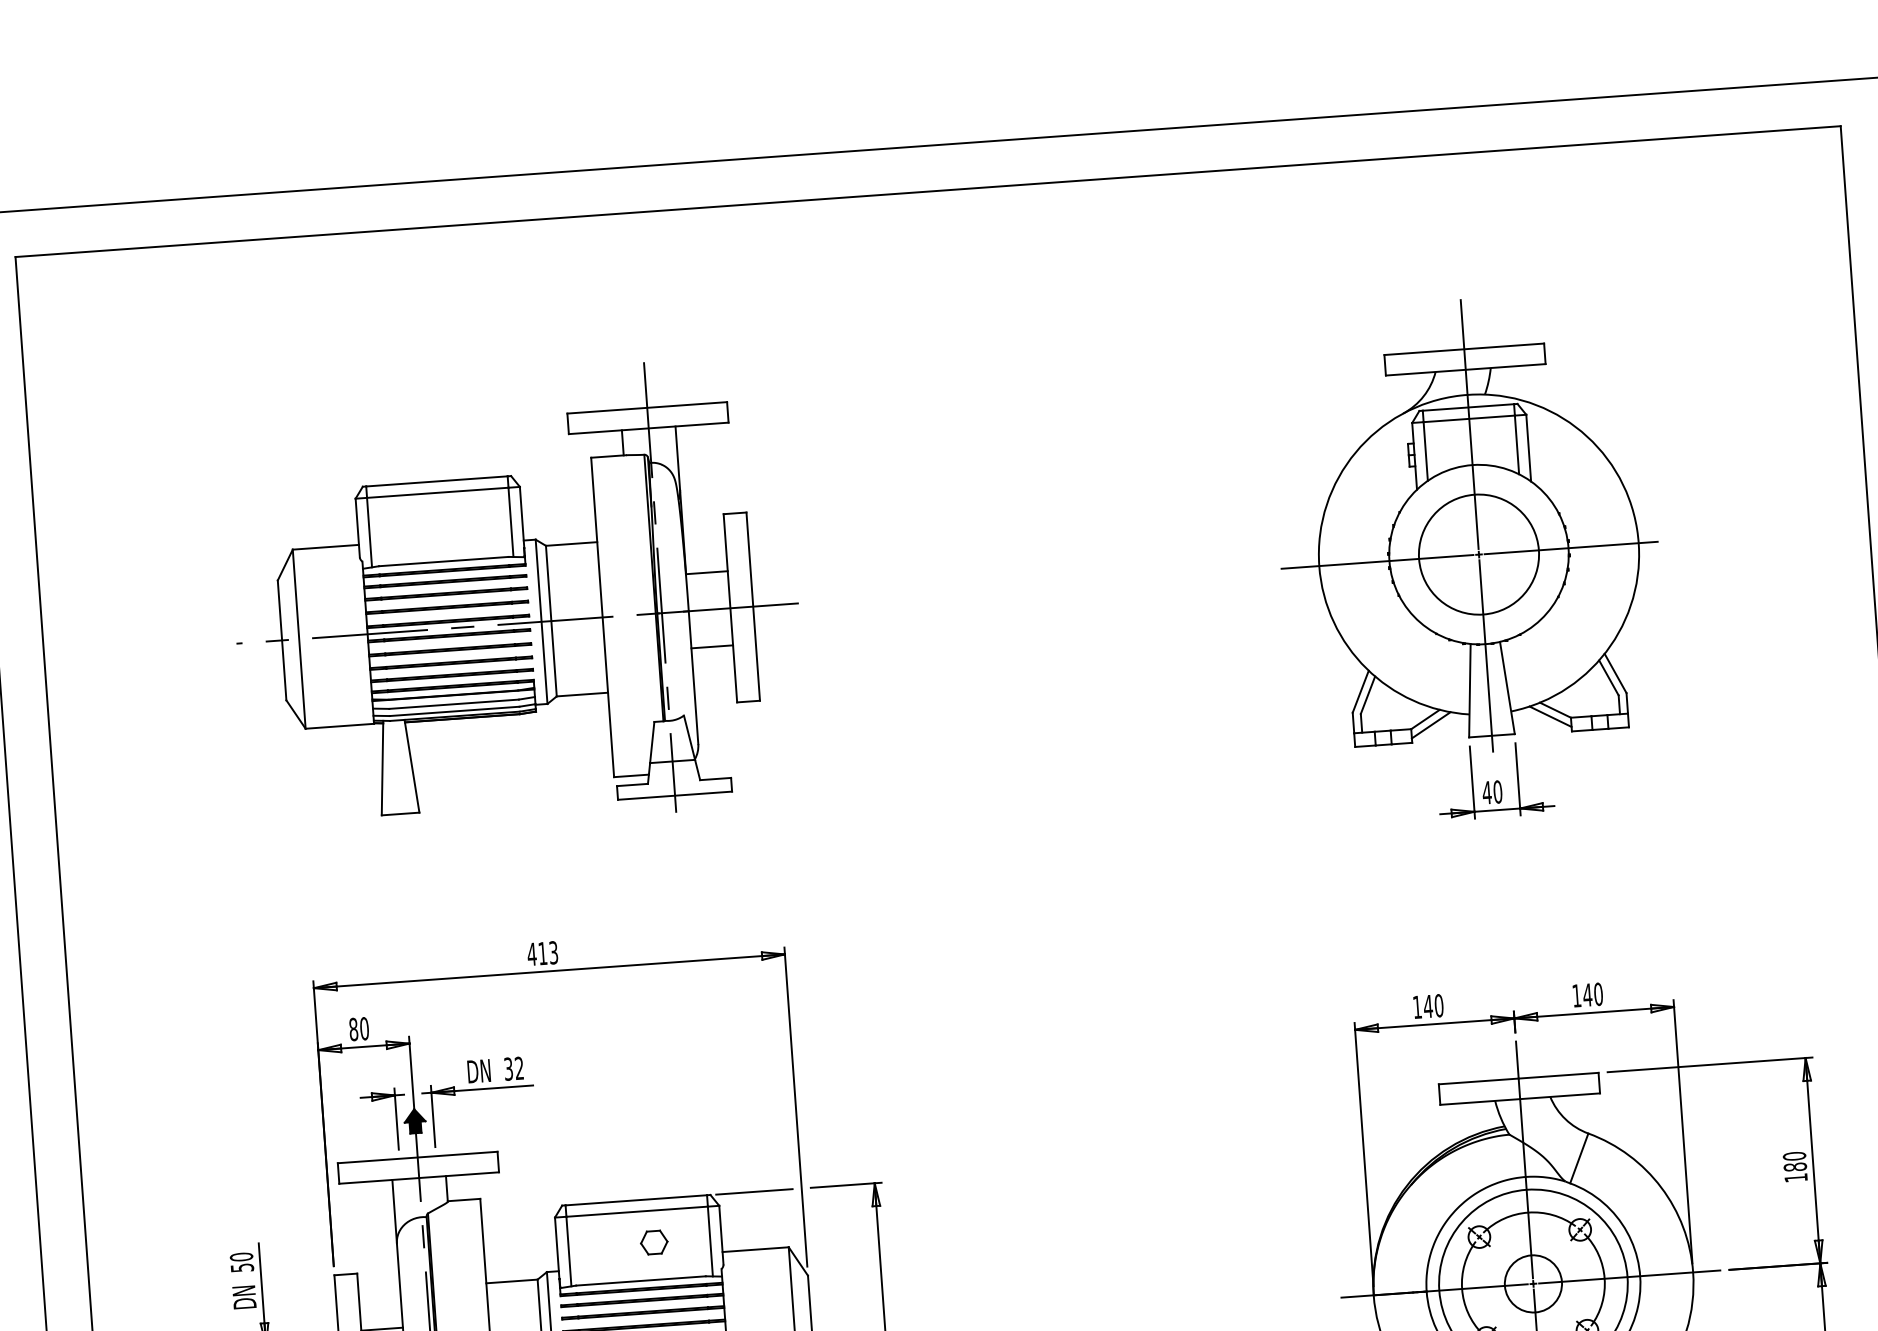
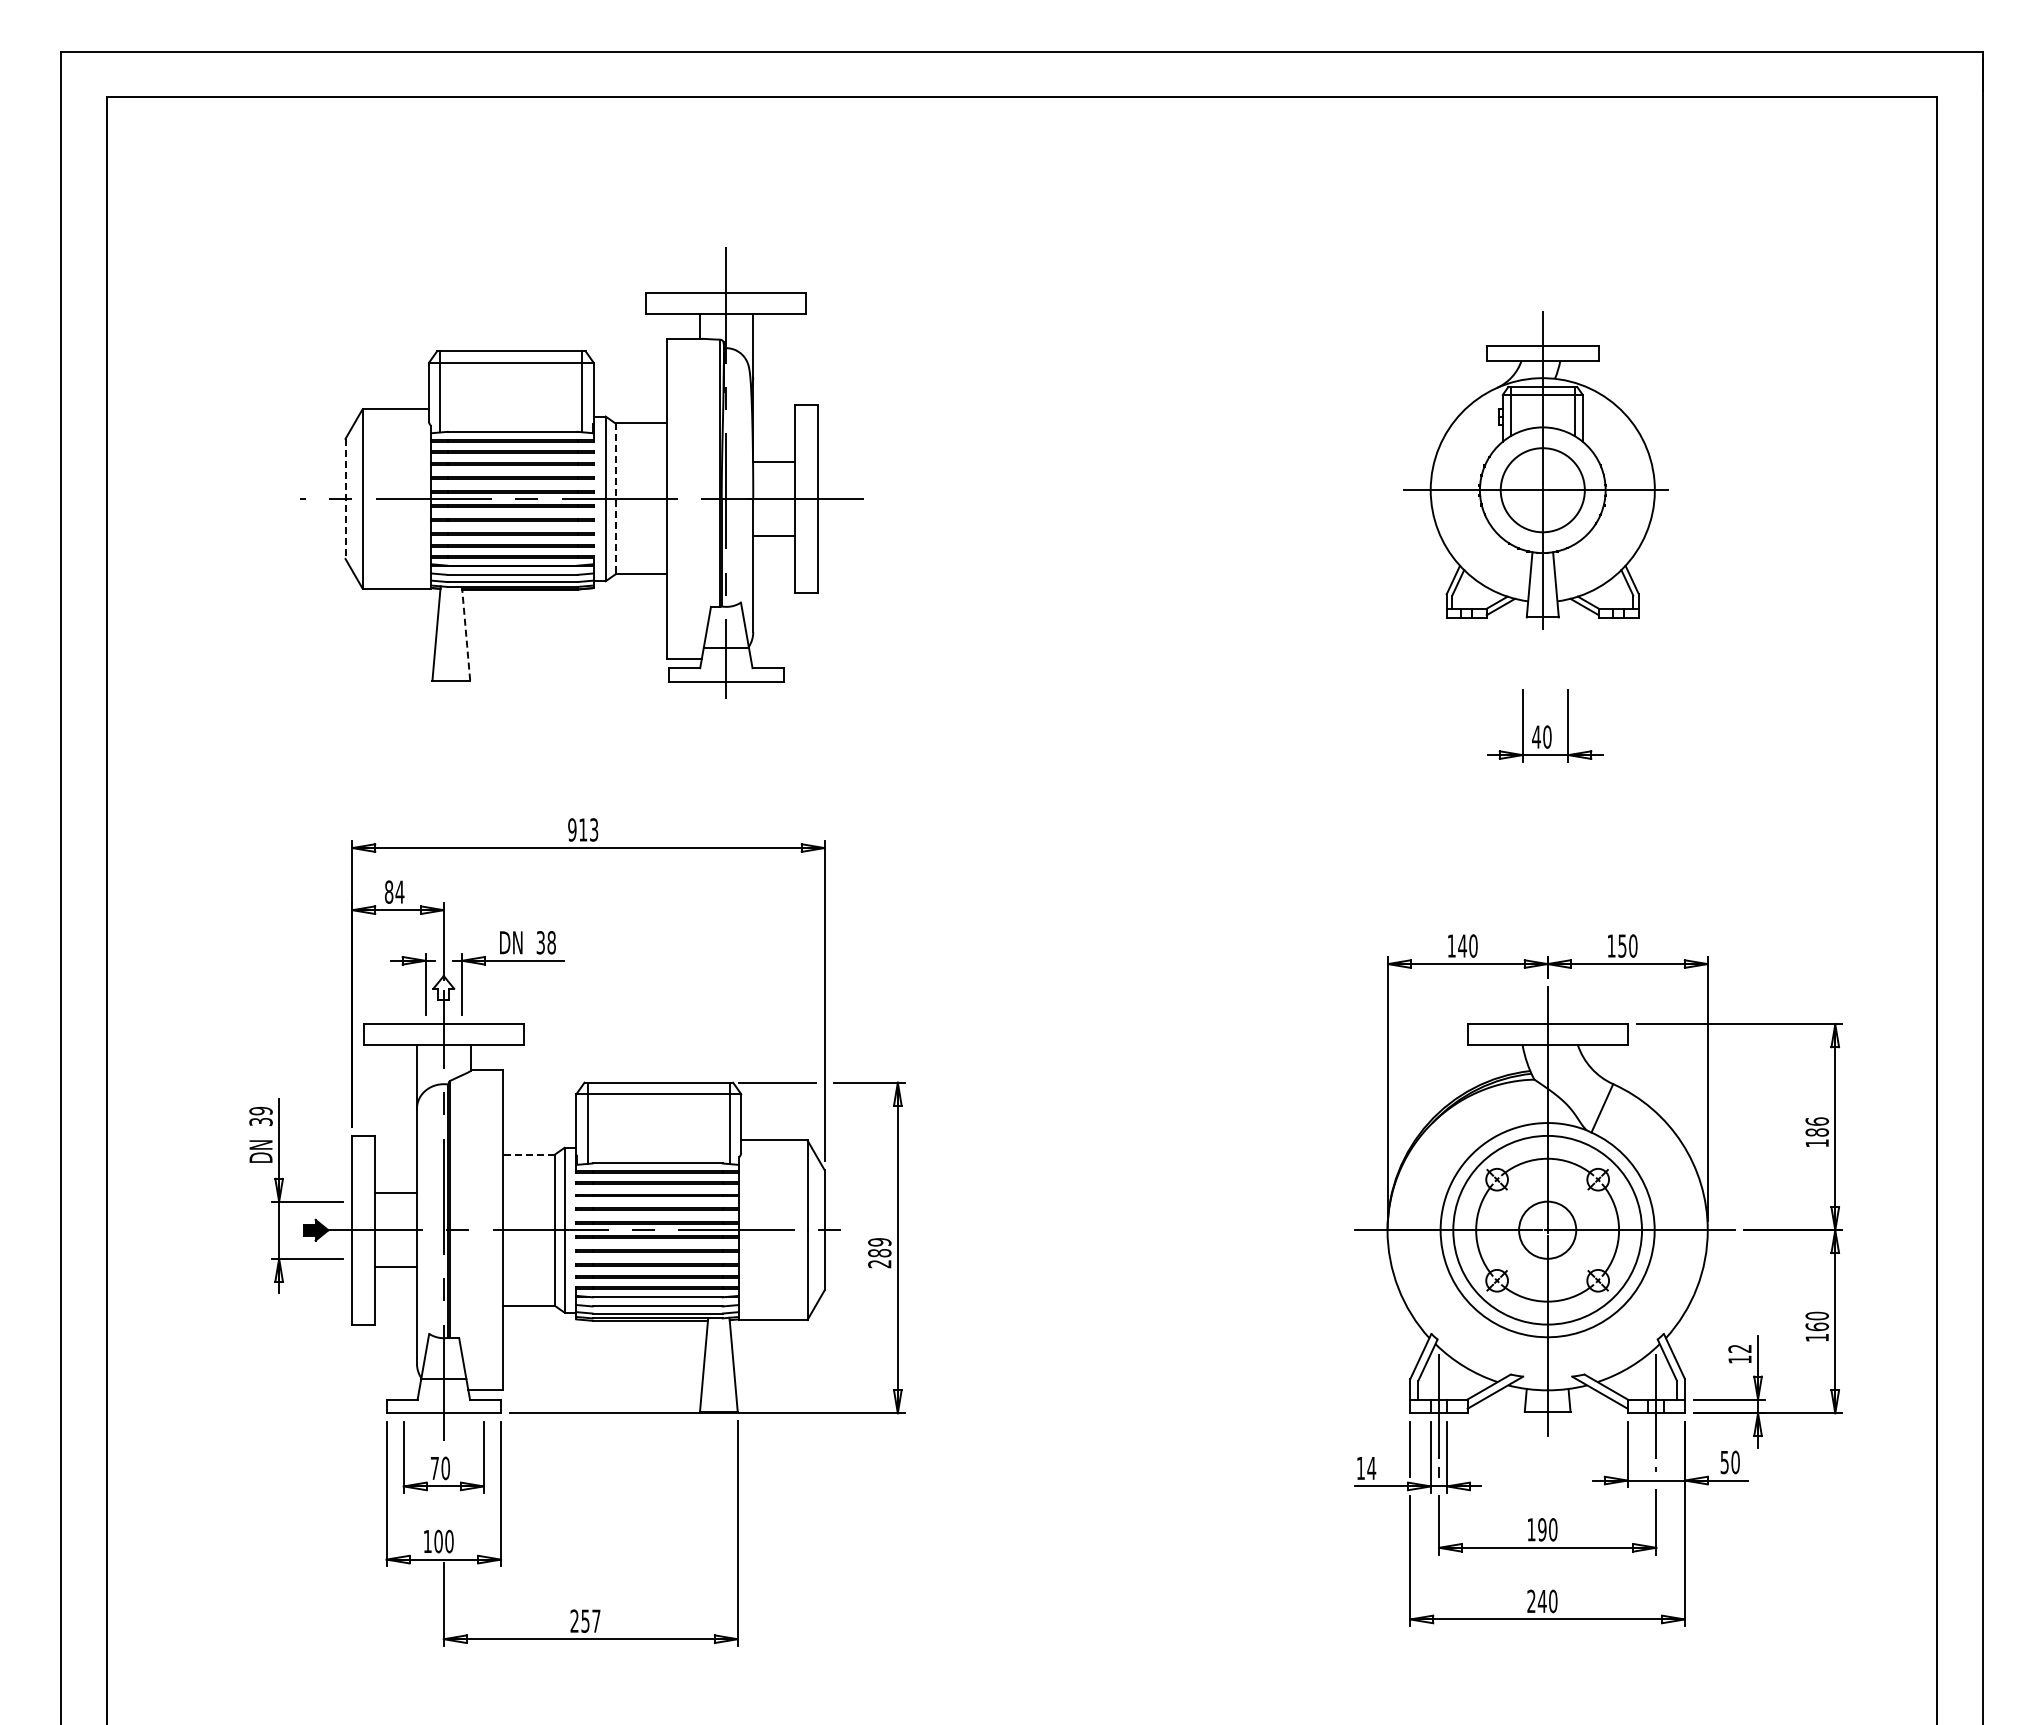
part: (1467, 525) -> (1536, 469), size x0.7
line: (551, 621) -> (615, 499), solid -> dashed
line: (282, 640) -> (345, 499), solid -> dashed
line: (412, 765) -> (466, 633), solid -> dashed
text: (531, 953) -> (571, 829), 413 -> 913
text: (1586, 994) -> (1621, 945), 140 -> 150
text: (363, 1028) -> (399, 891), 80 -> 84
text: (519, 1068) -> (551, 942), 32 -> 38
fill: (414, 1121) -> (443, 988), removed
text: (1793, 1156) -> (1816, 1121), 180 -> 186
part: (654, 1241) -> (673, 1125), removed
text: (241, 1262) -> (260, 1116), 50 -> 39
line: (512, 1281) -> (529, 1154), solid -> dashed

